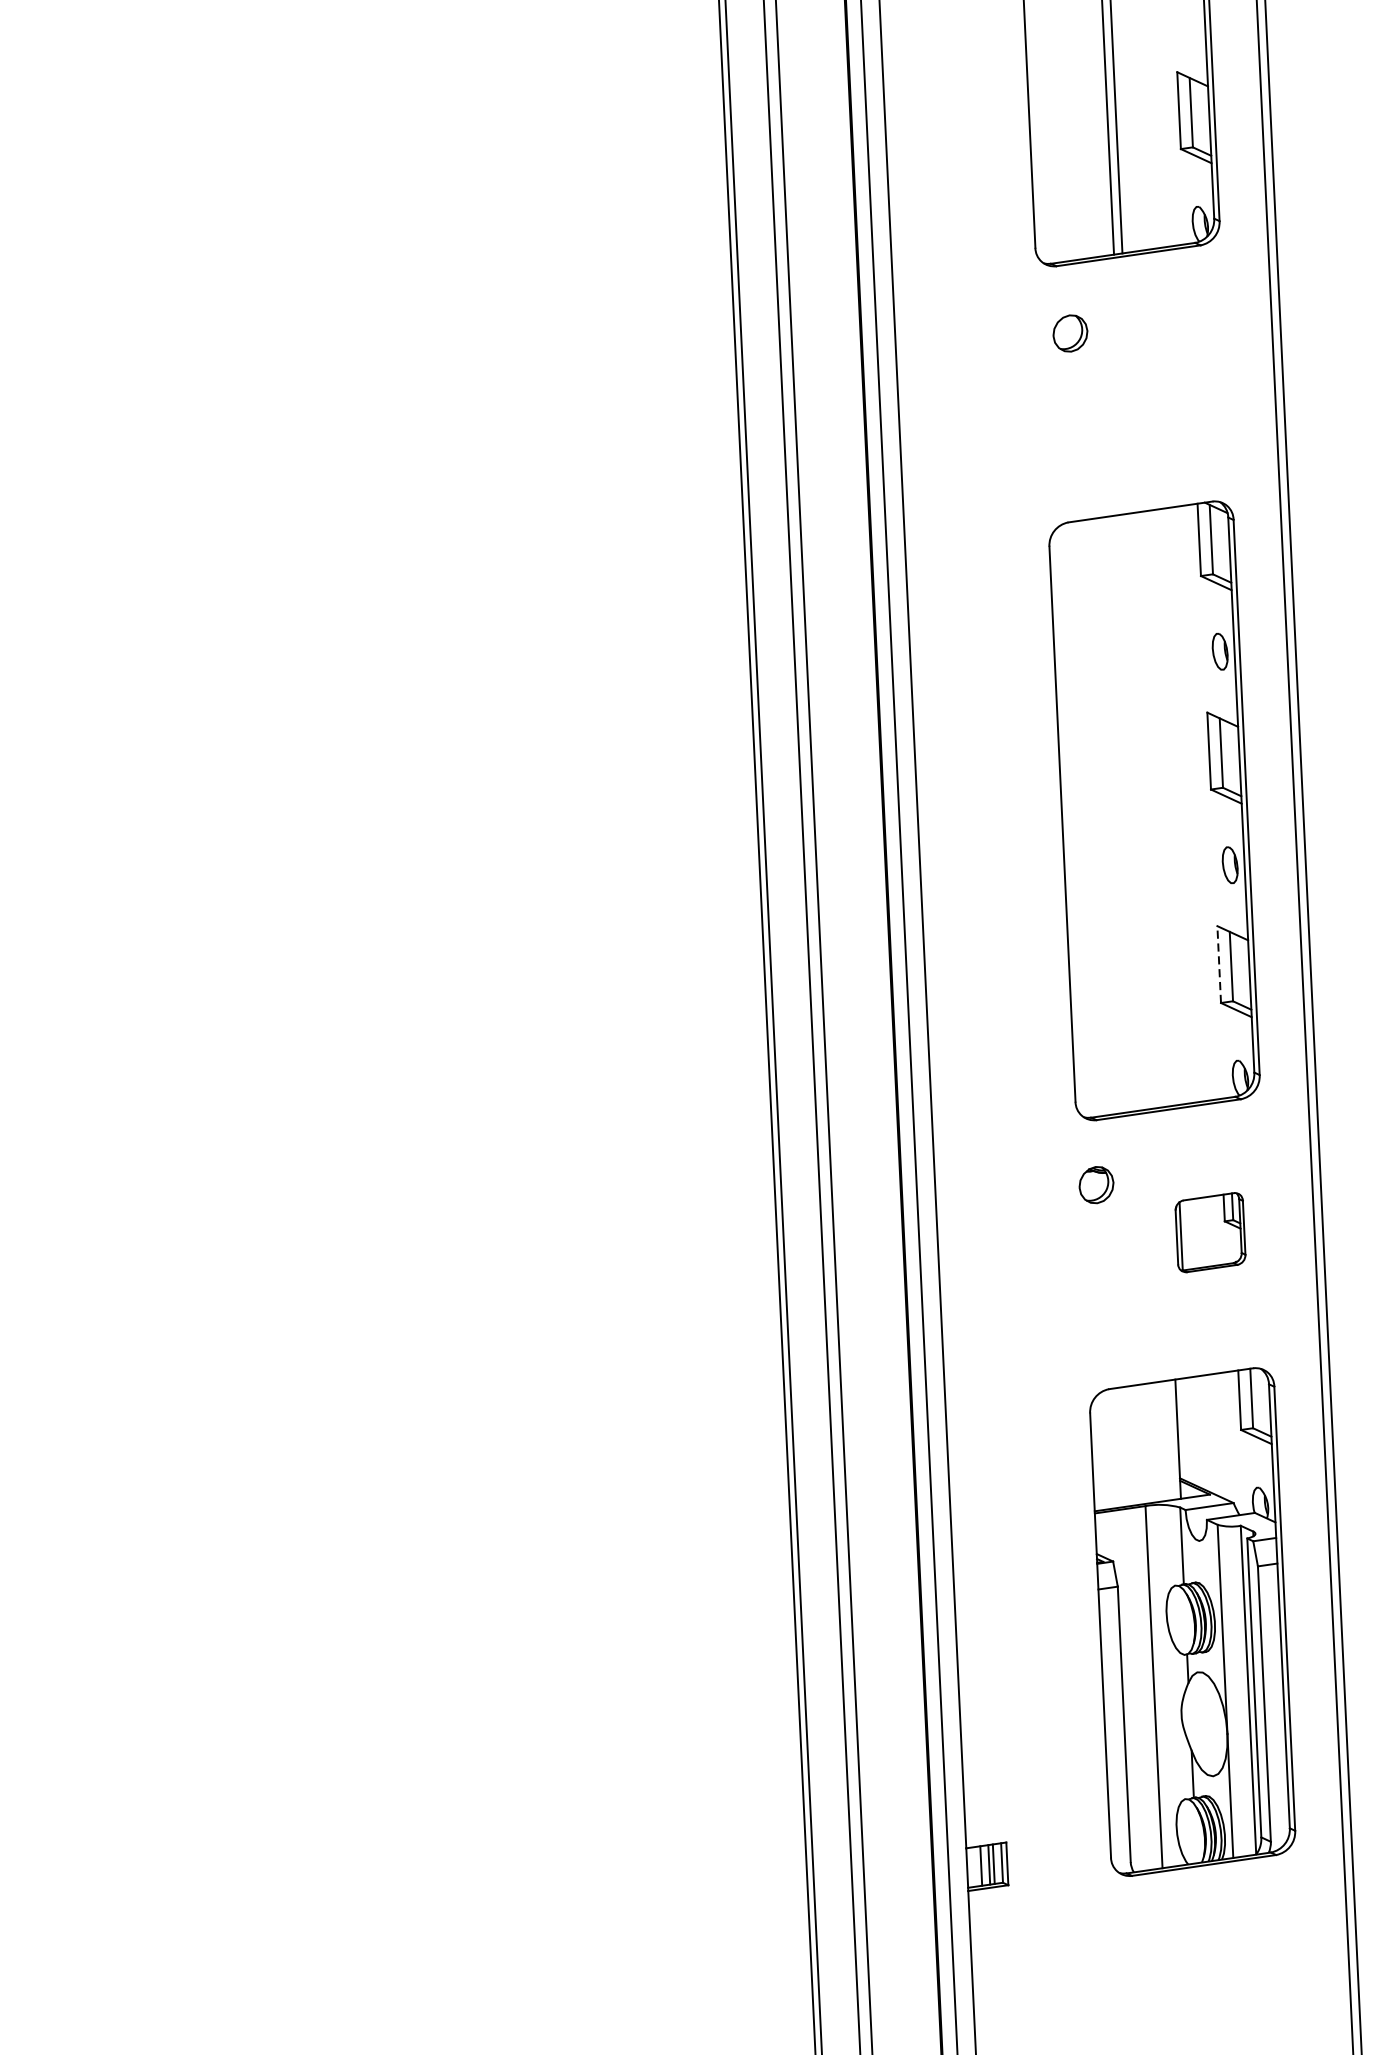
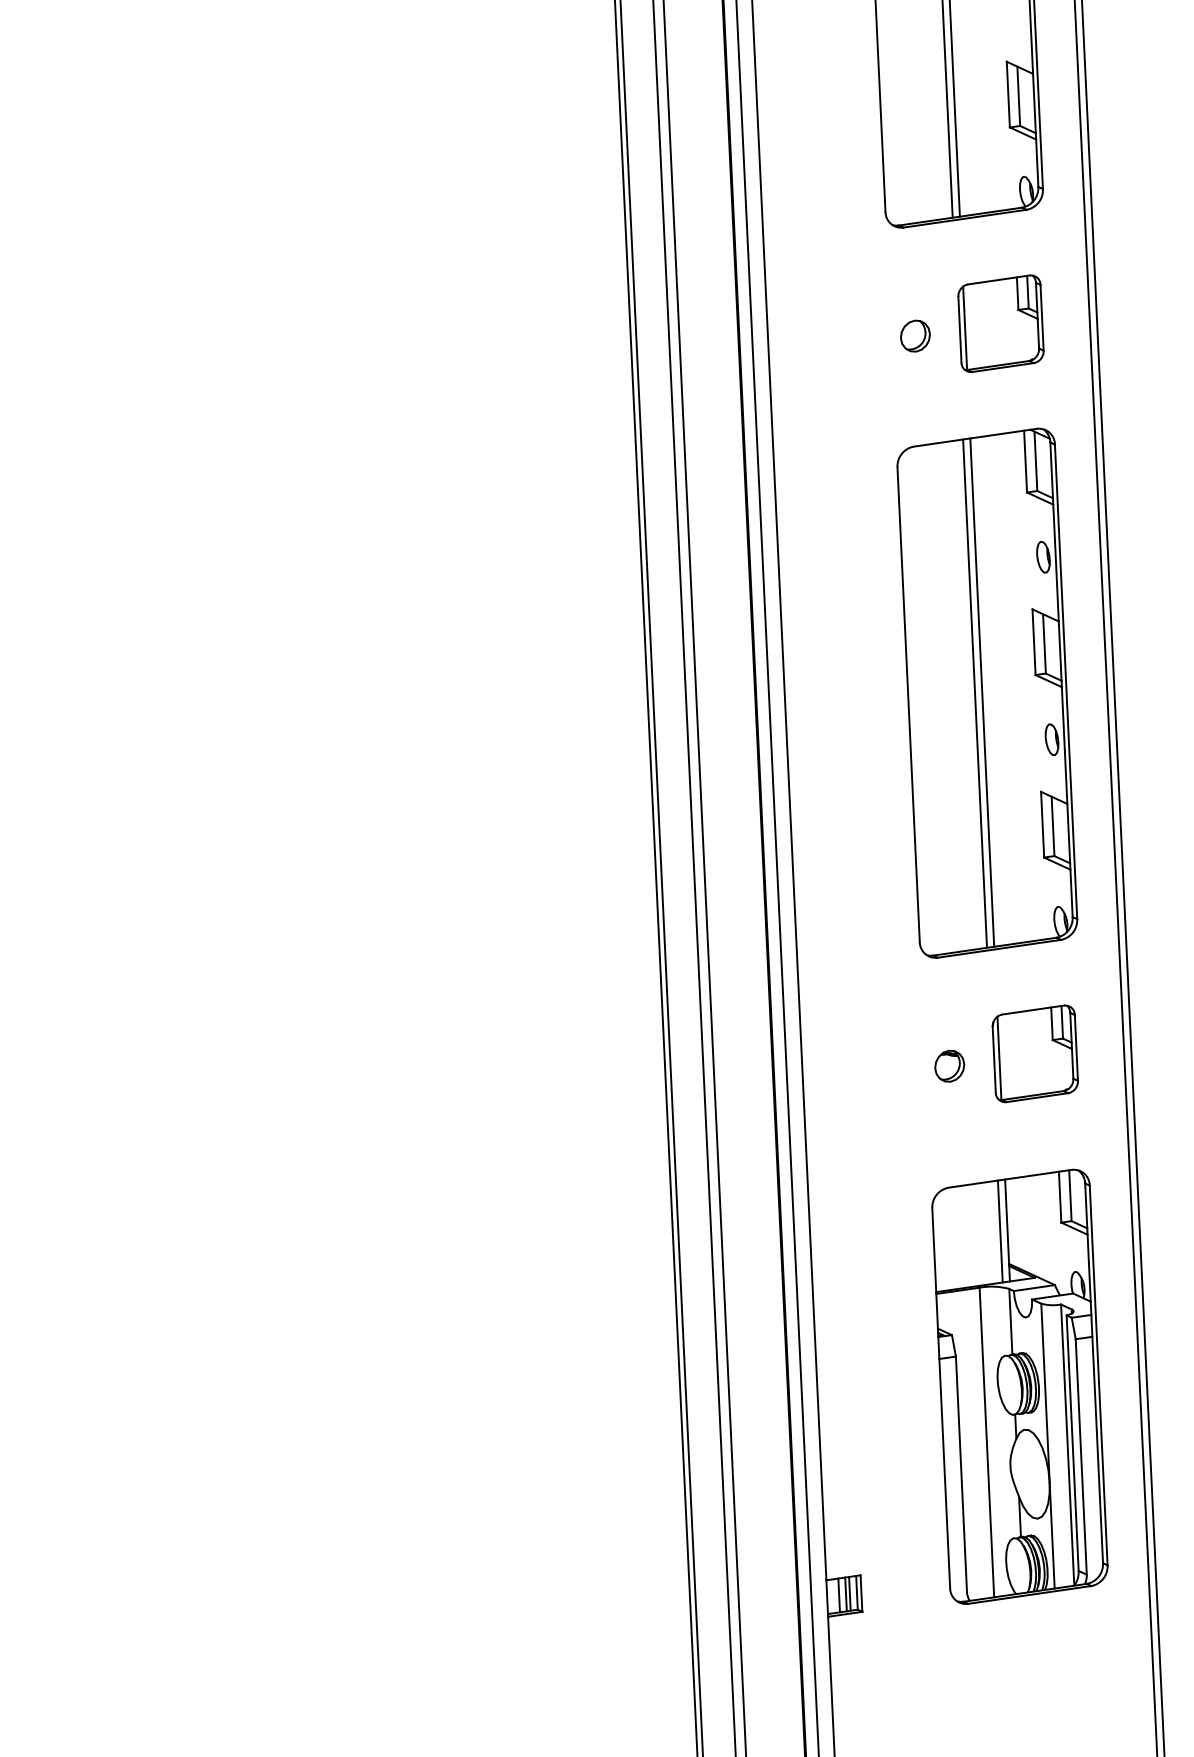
part: (1070, 332) -> (915, 335), moved
part: (1169, 378) -> (1000, 323), added
line: (1148, 809) -> (982, 692), added
line: (1140, 811) -> (975, 693), added
line: (1219, 964) -> (1042, 824), dashed -> solid
part: (1096, 1184) -> (949, 1065), moved
part: (1209, 1232) -> (1034, 1053), size x1.43
line: (1168, 1440) -> (999, 1231), added

